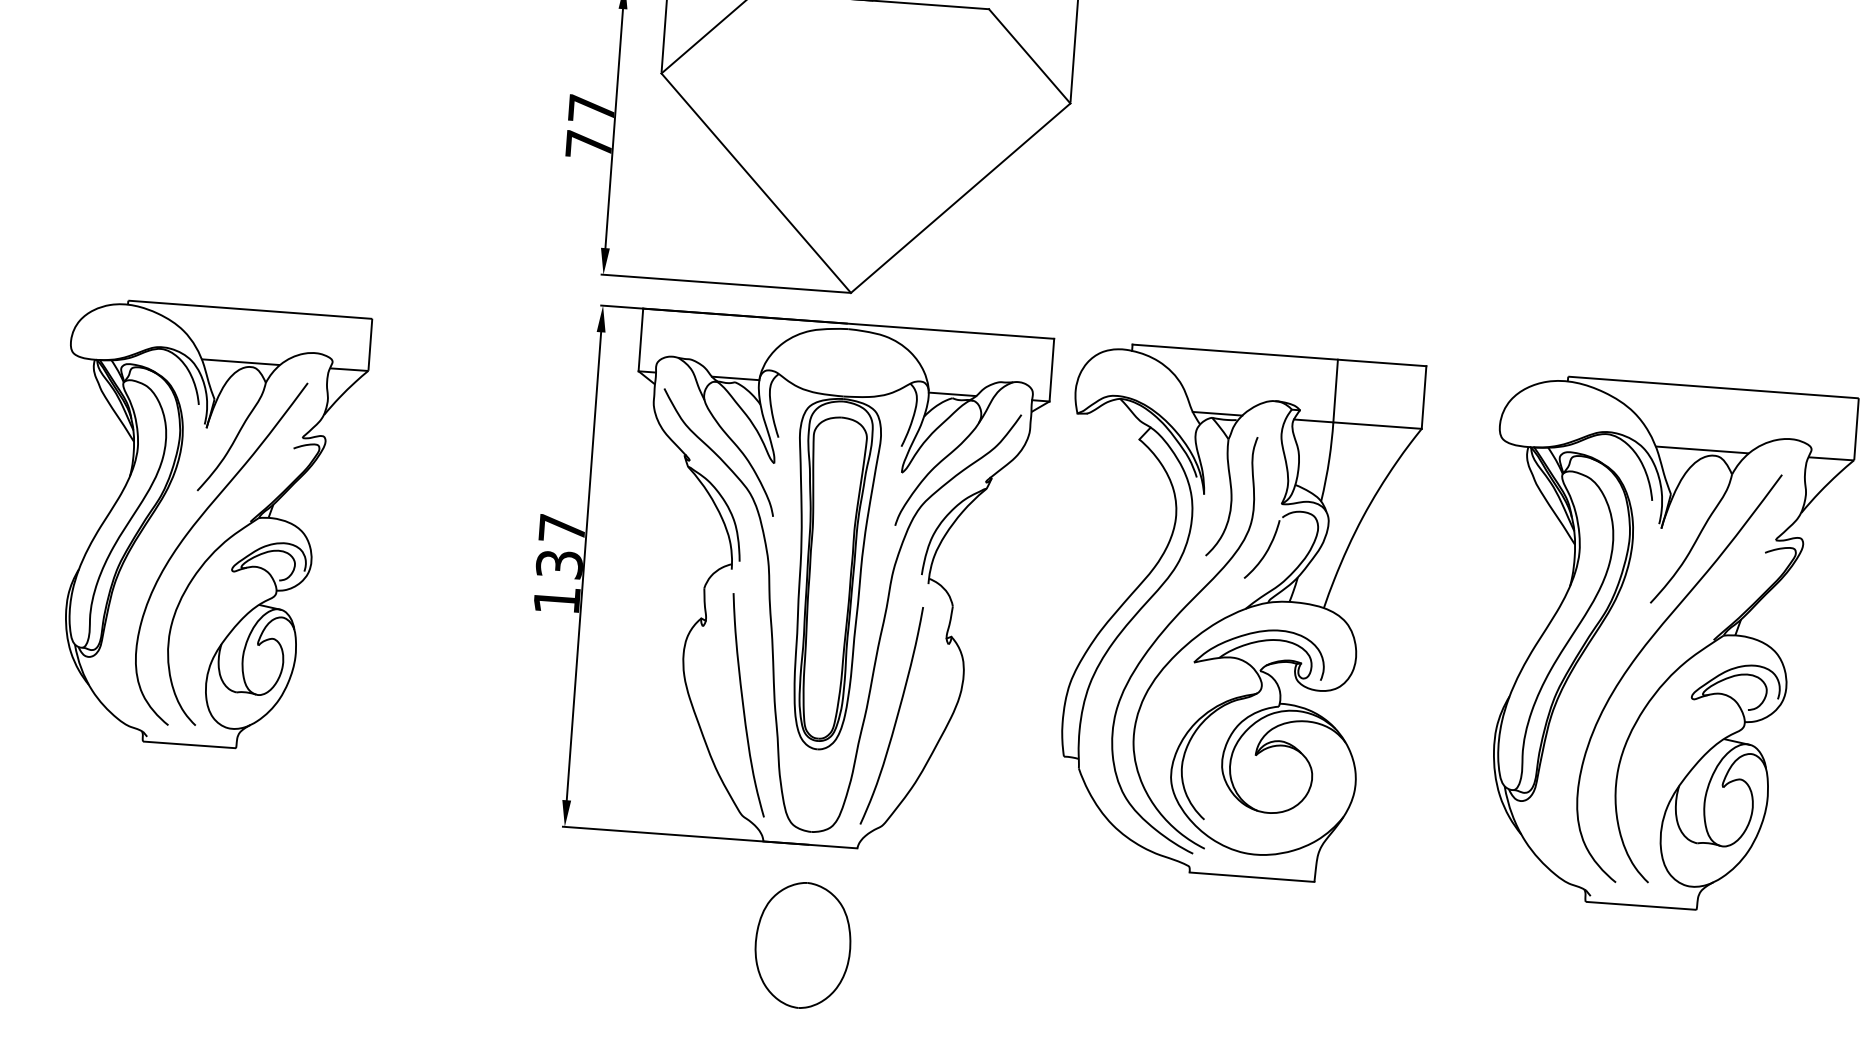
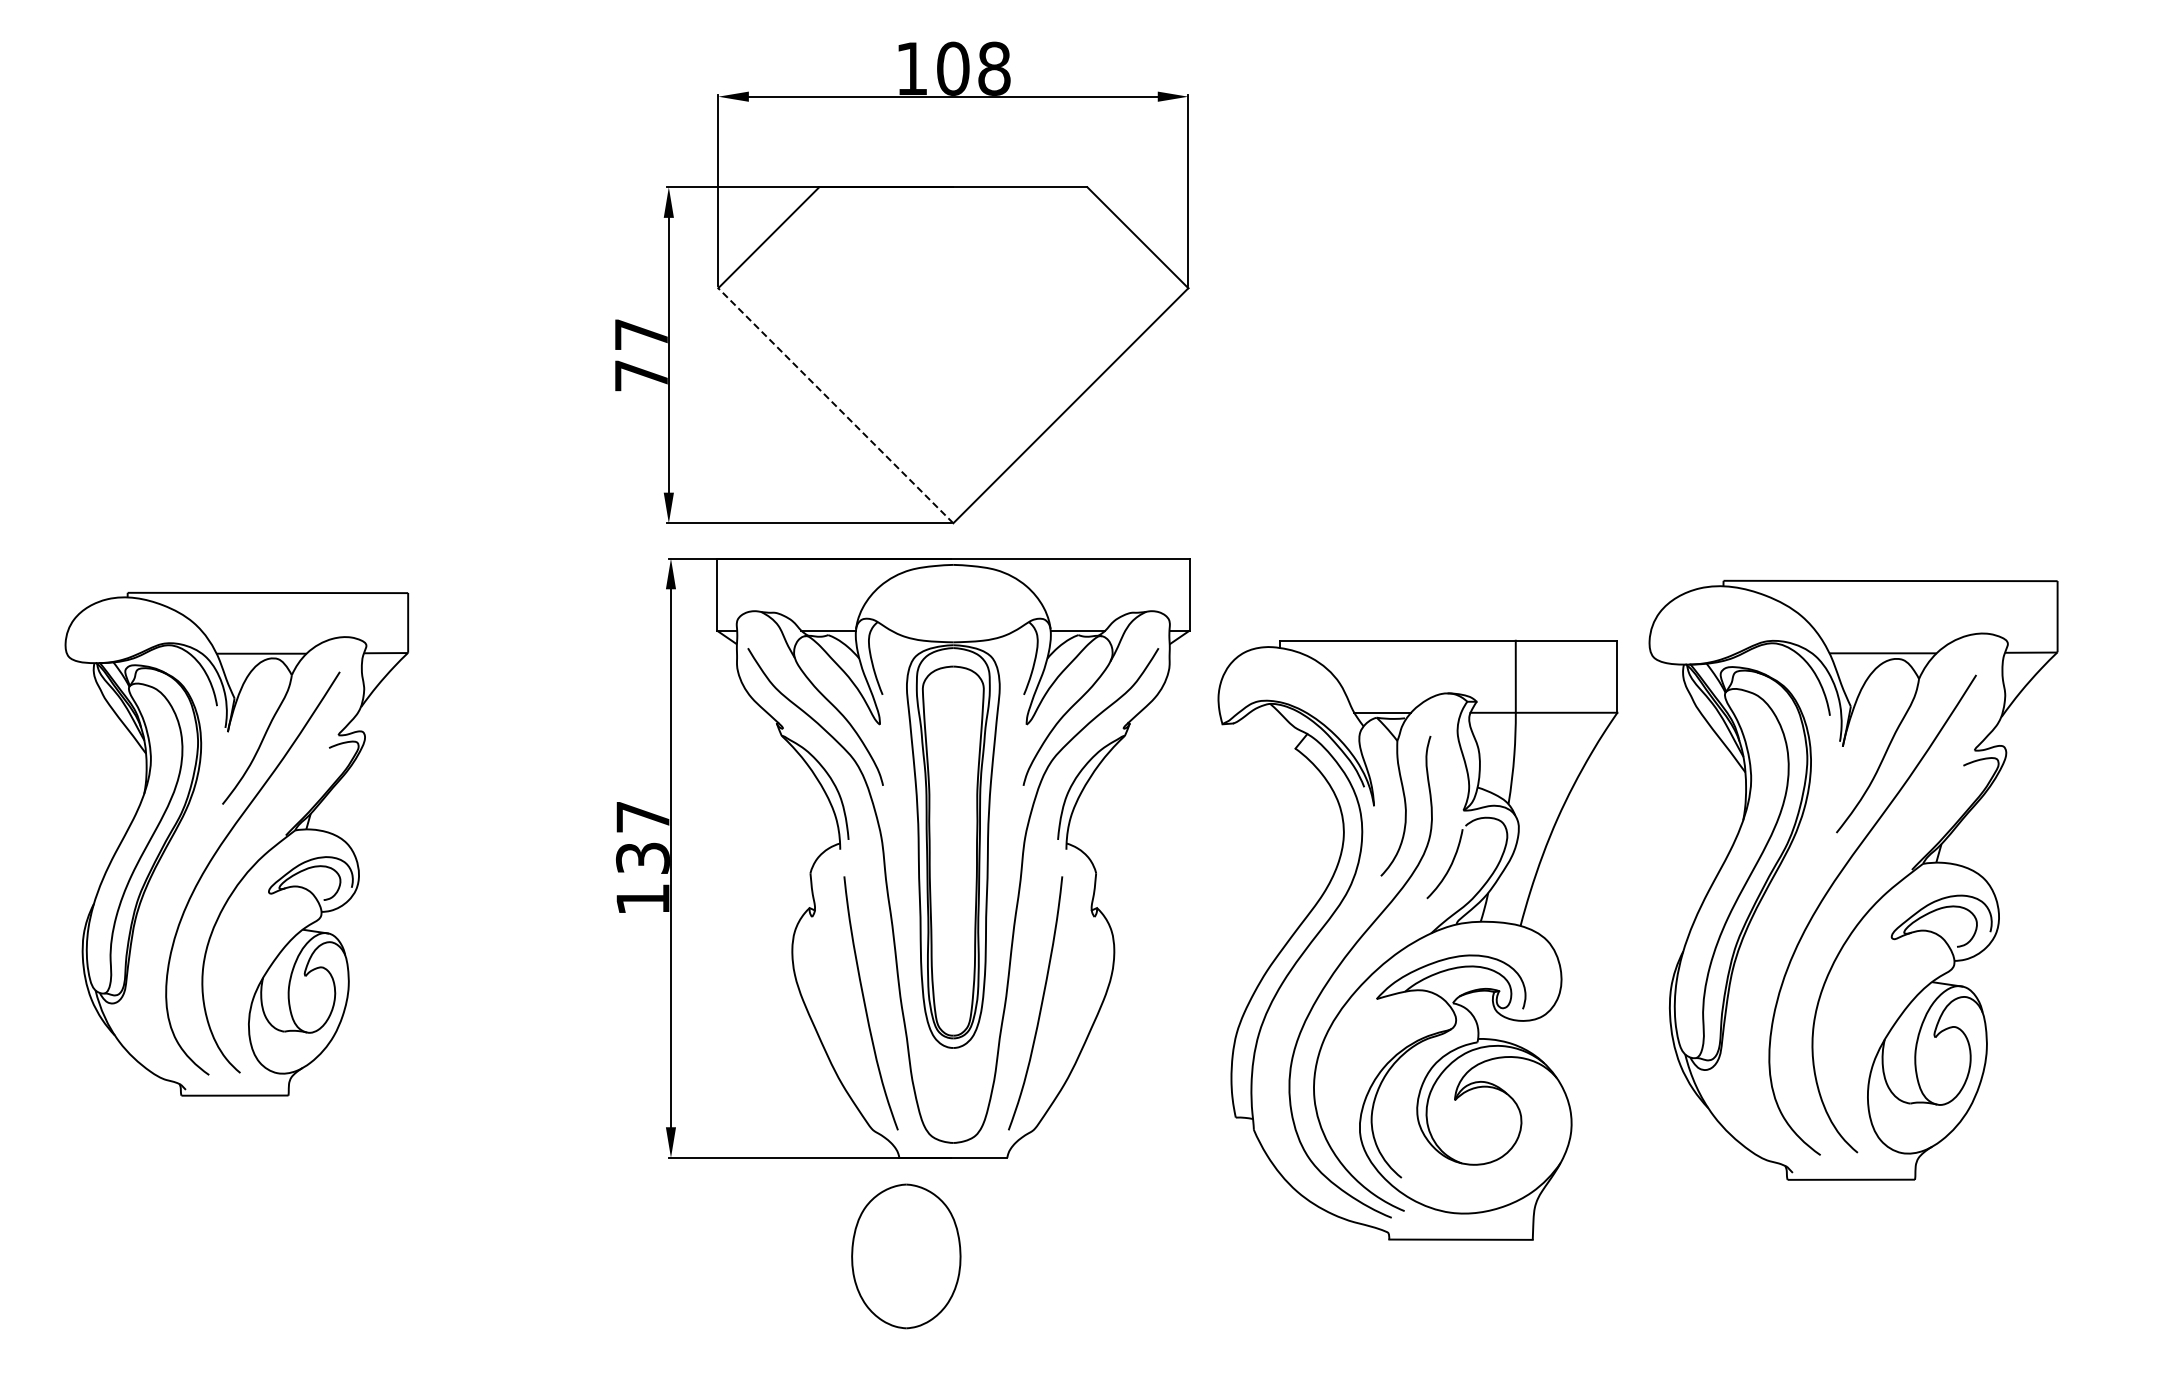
line: (755, 182) -> (835, 405), solid -> dashed
part: (1233, 613) -> (1417, 939), moved
part: (1662, 644) -> (1853, 879), moved
part: (803, 945) -> (906, 1256), moved

